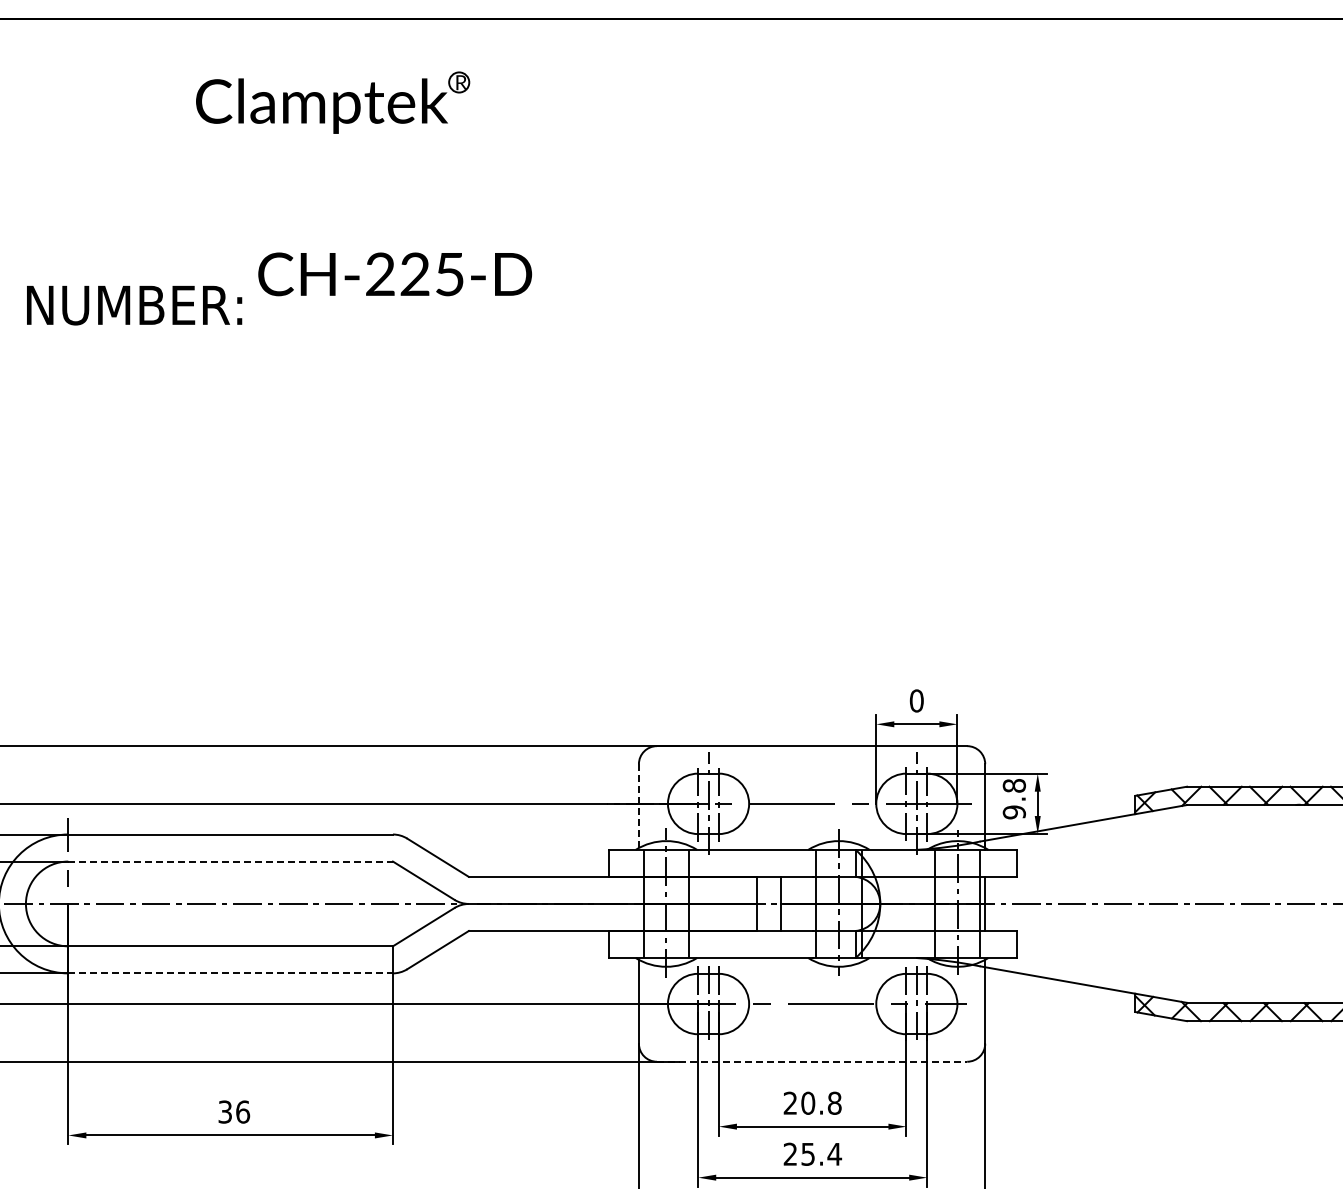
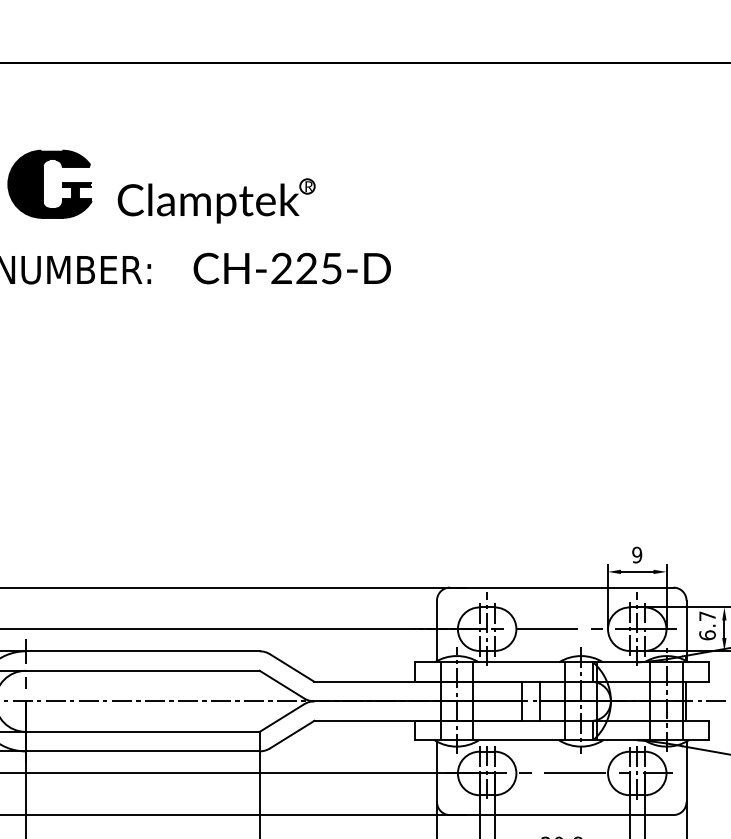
part: (333, 102) -> (216, 200), moved
part: (92, 185) -> (43, 183), added
text: (395, 274) -> (292, 268), moved
text: (916, 700) -> (637, 554), 0 -> 9
text: (1013, 799) -> (706, 626), 9.8 -> 6.7
line: (638, 806) -> (436, 631), dashed -> solid
line: (231, 861) -> (143, 670), dashed -> solid
line: (231, 973) -> (143, 751), dashed -> solid
line: (812, 1061) -> (562, 814), dashed -> solid

